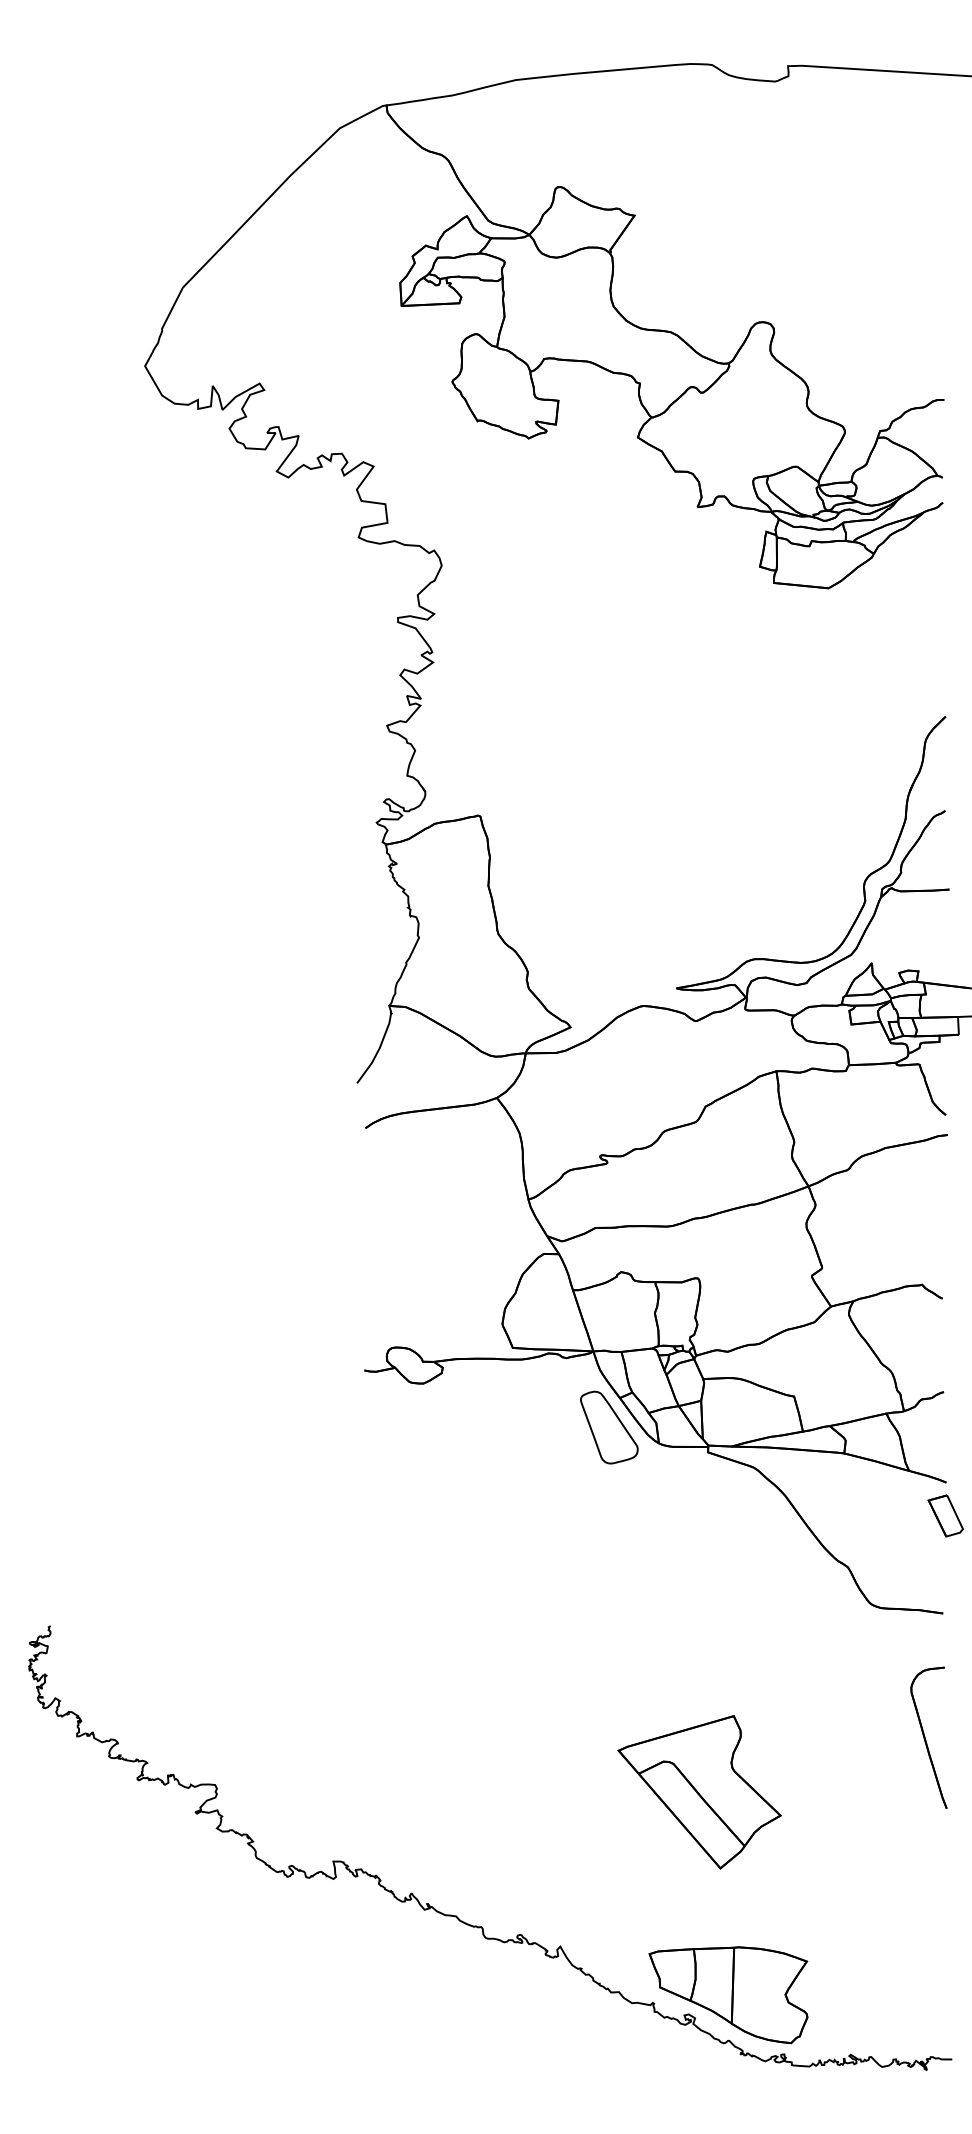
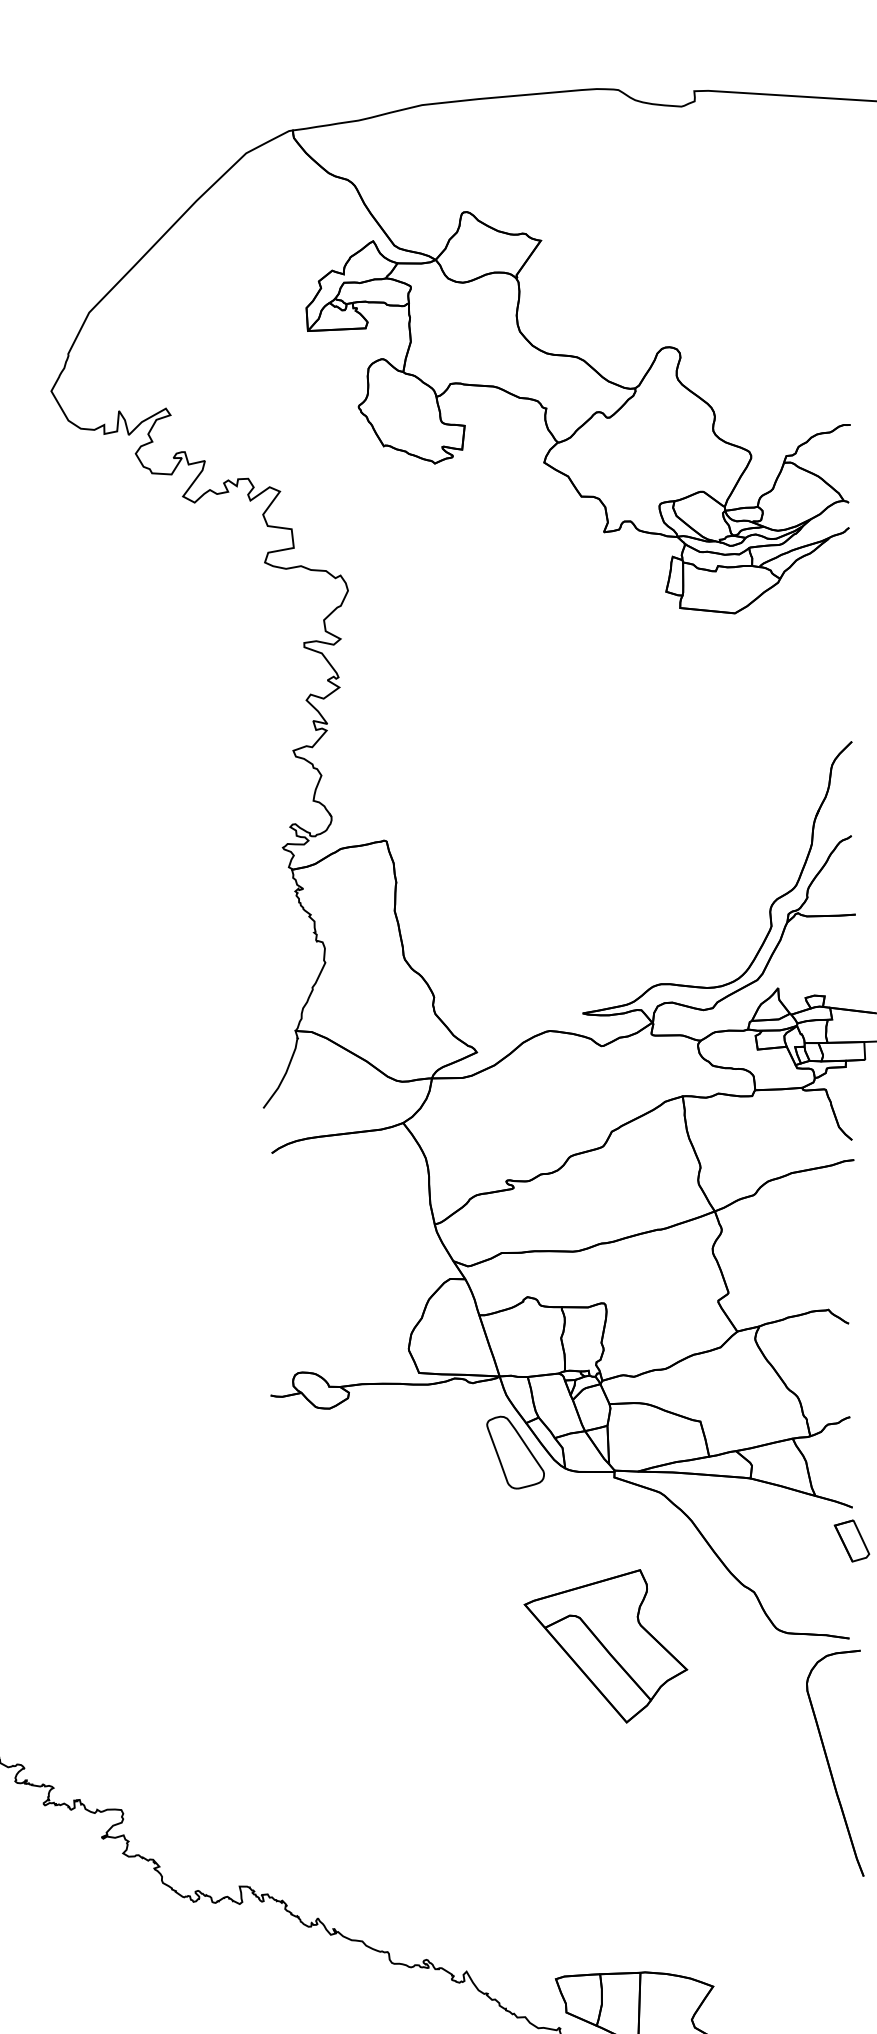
part: (928, 1737) -> (834, 1762), size x1.6
part: (699, 1792) -> (605, 1646), moved

